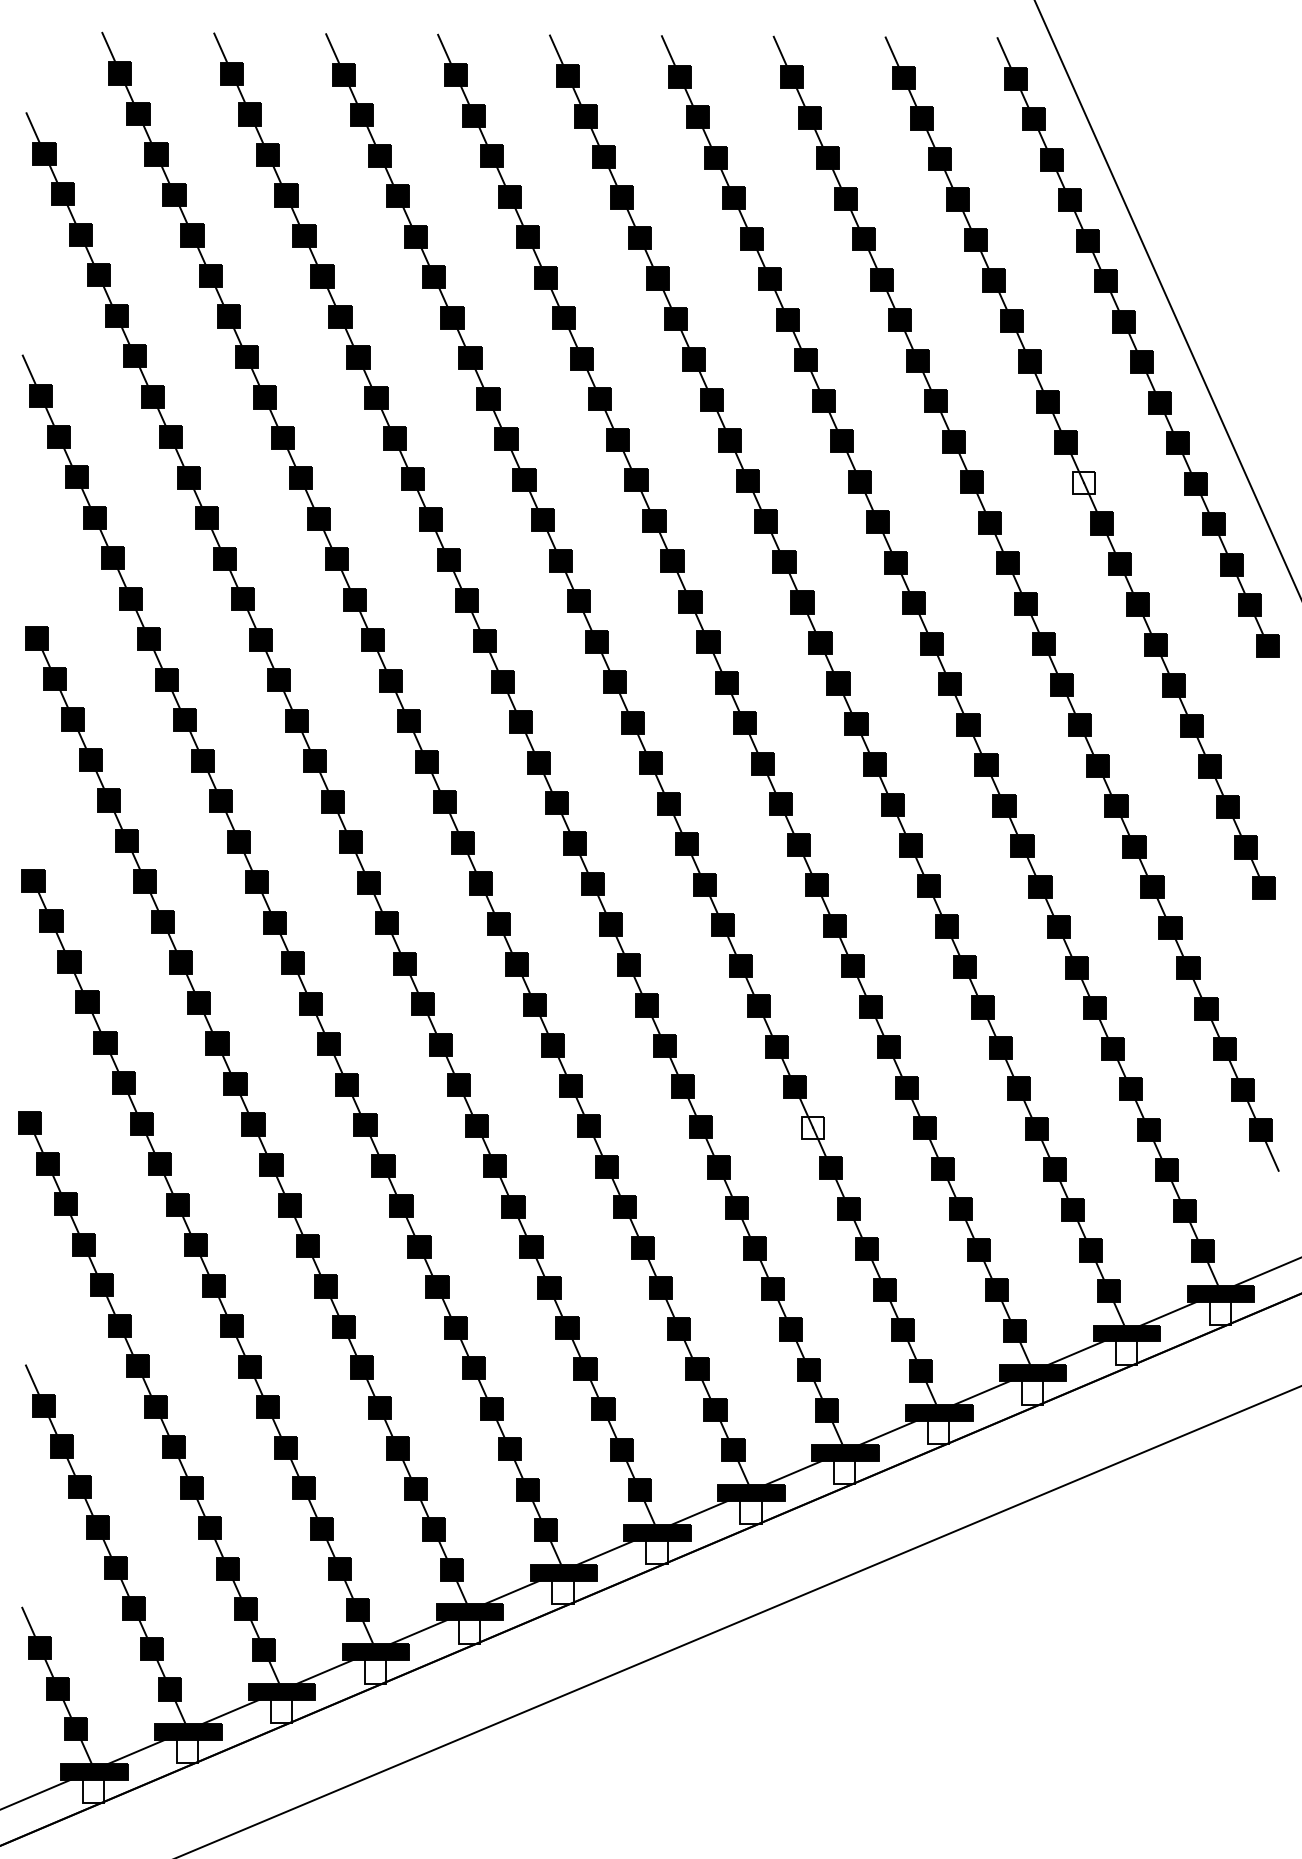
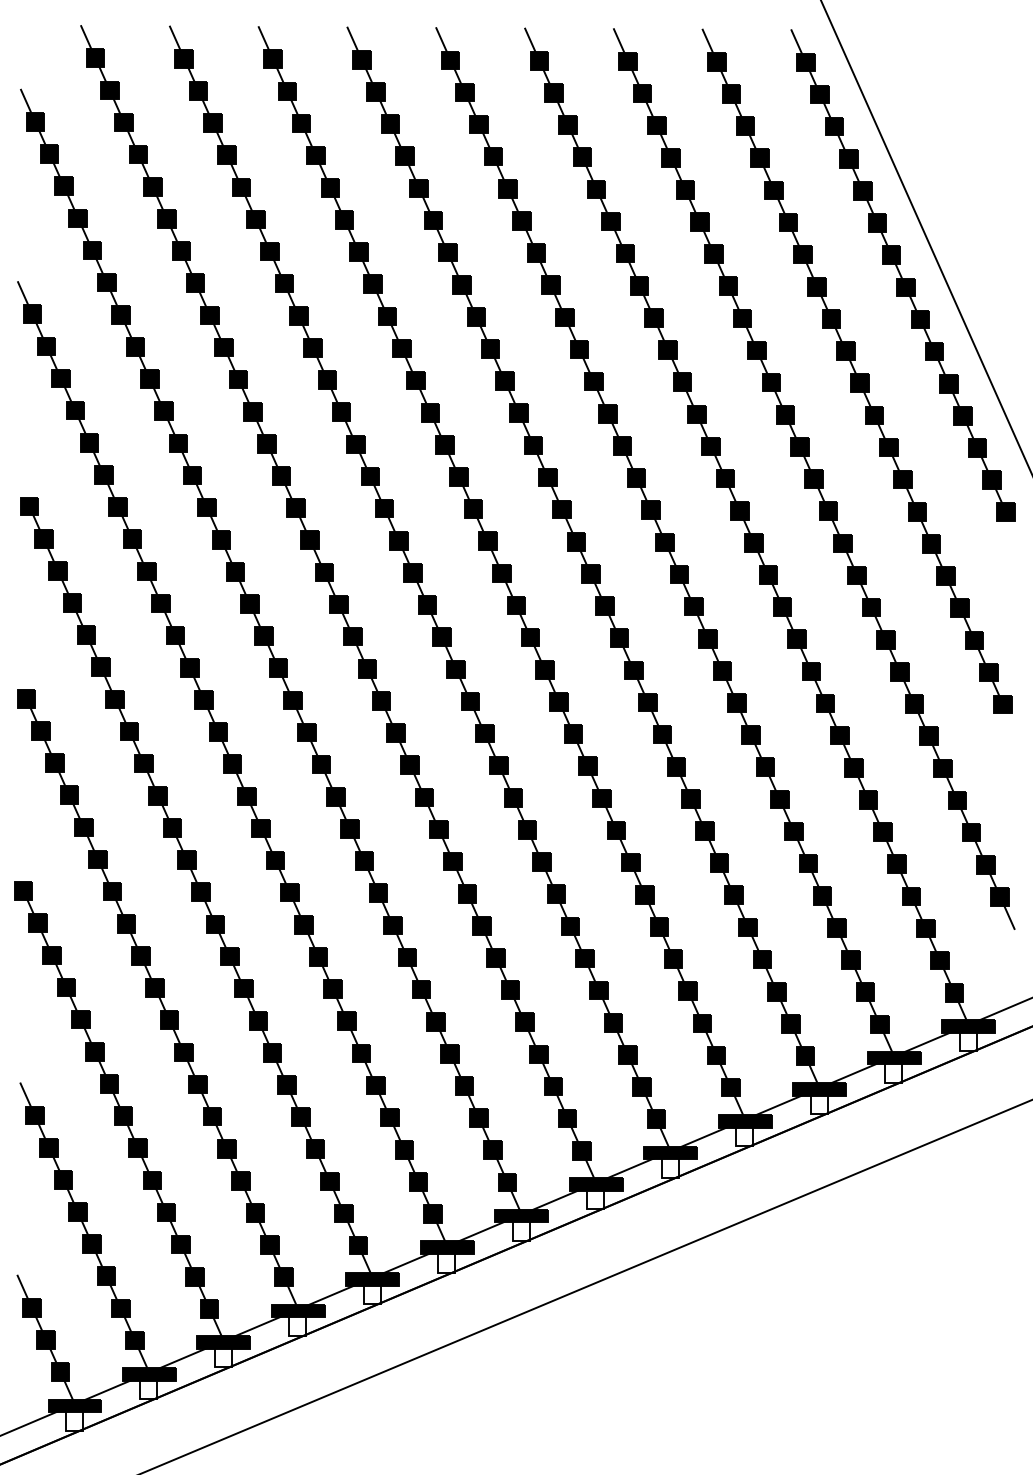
fill: (1083, 483) -> (859, 383), added
fill: (812, 1127) -> (644, 894), added

